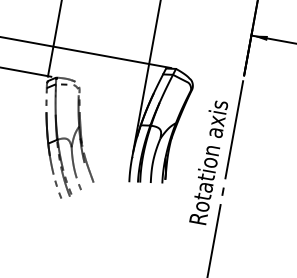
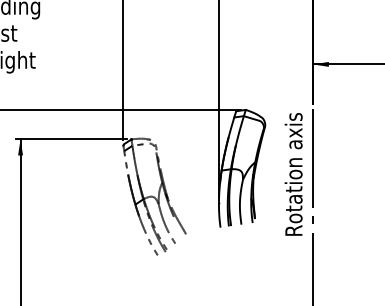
text: (208, 162) -> (293, 174), moved

